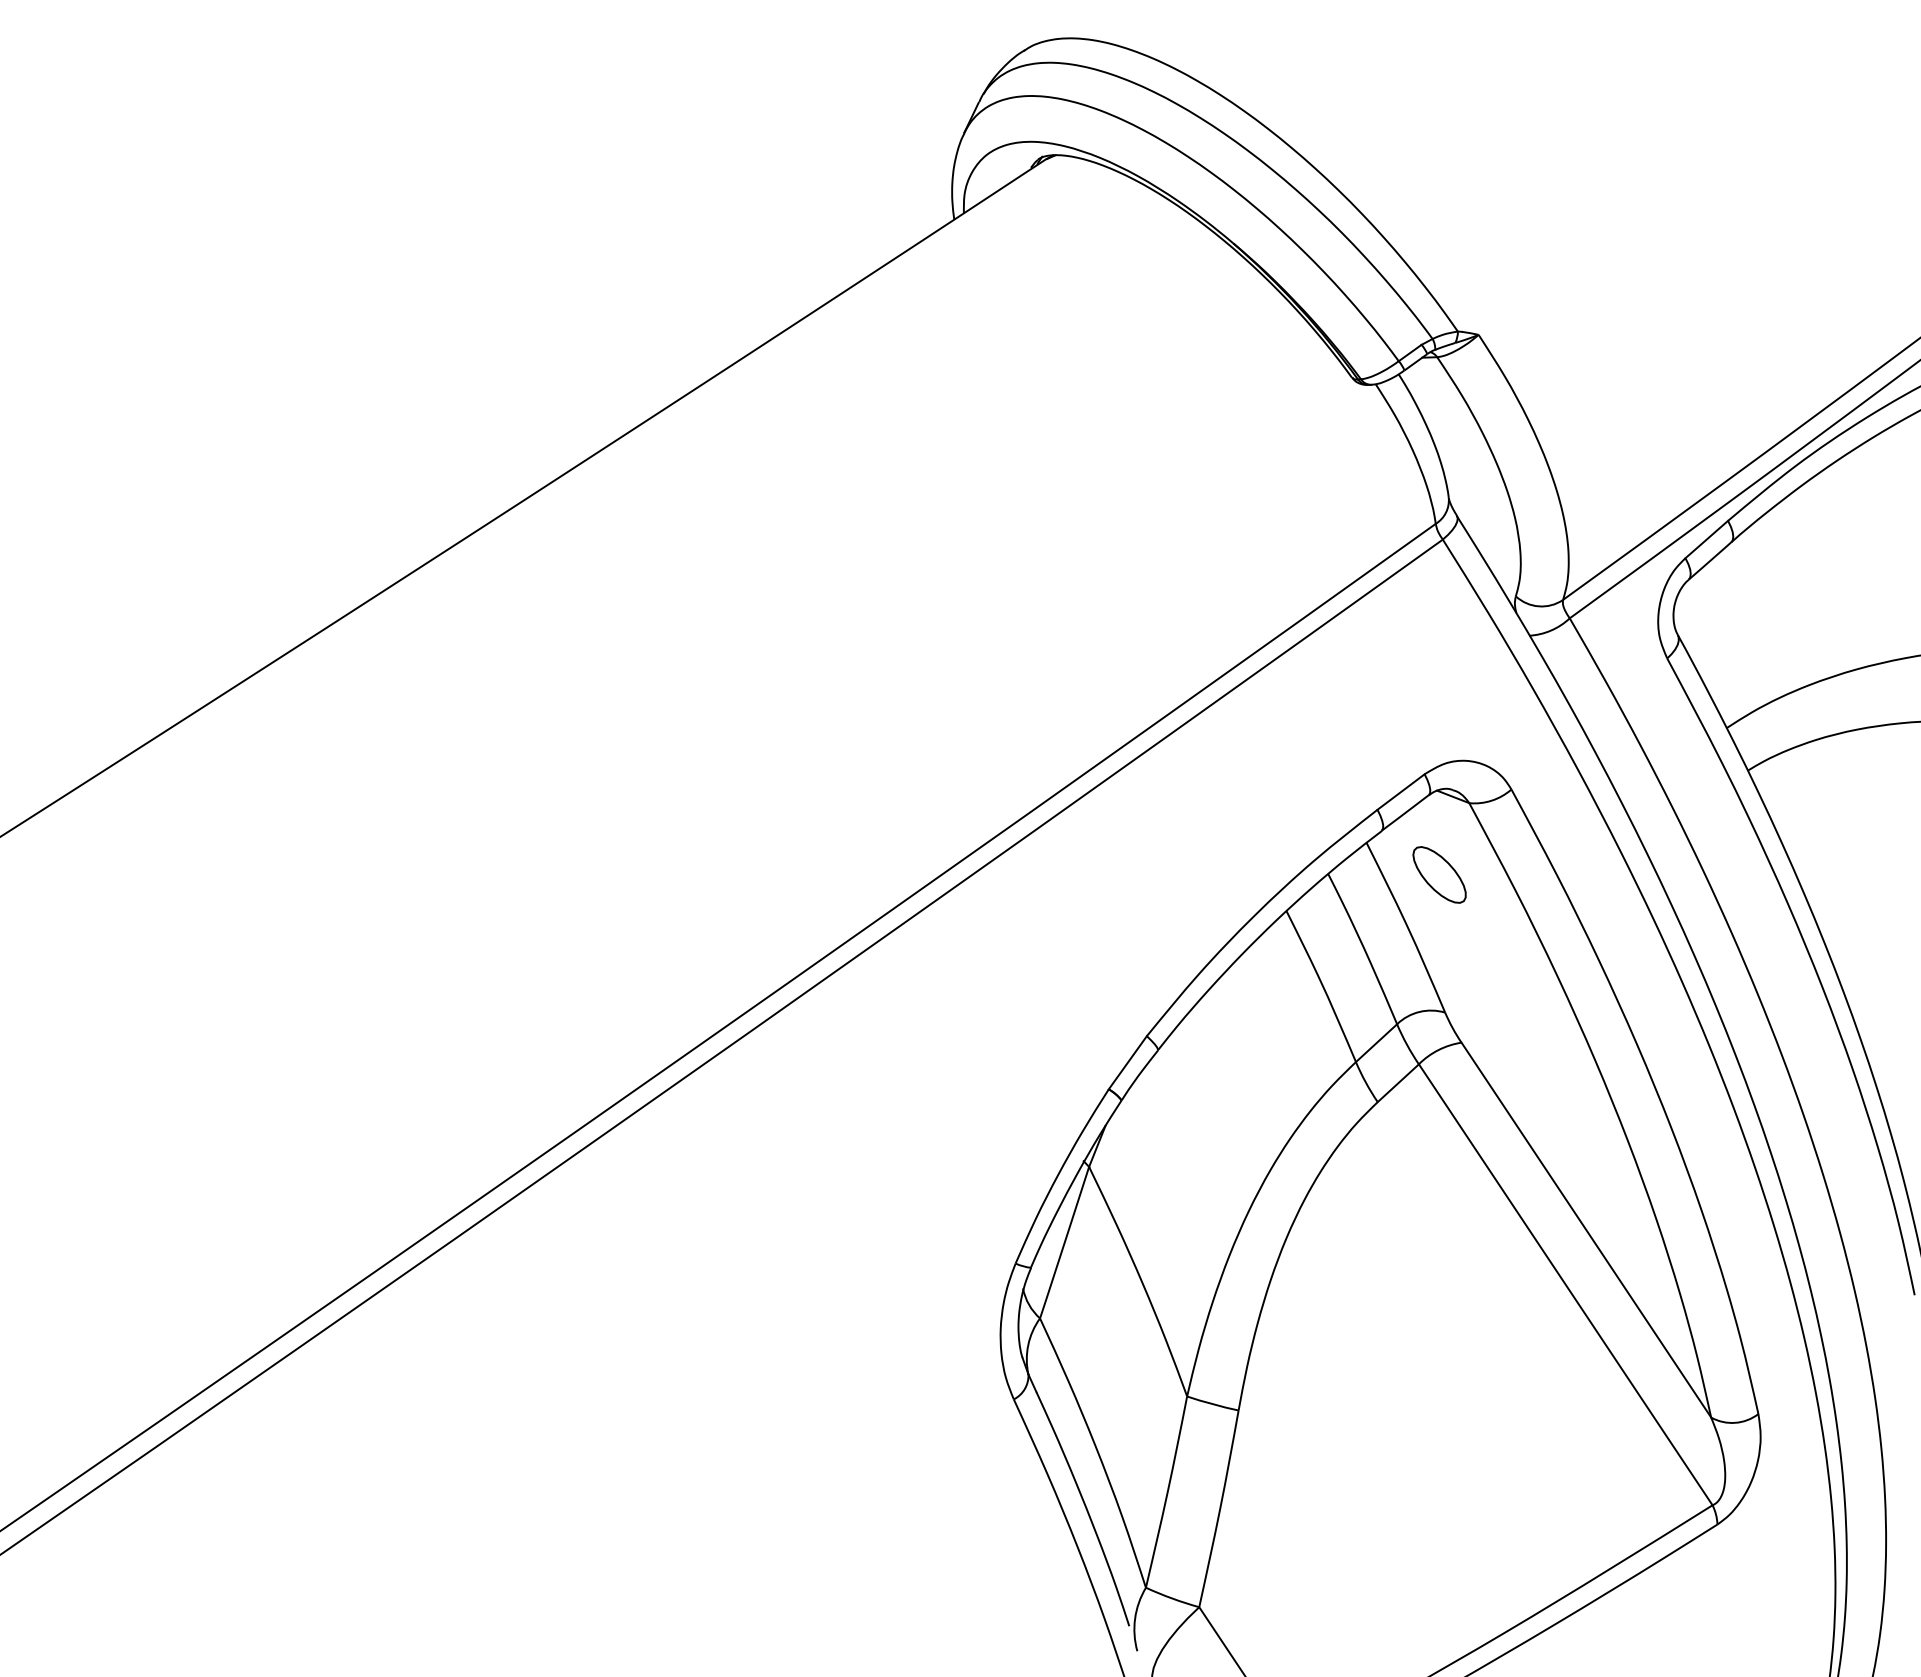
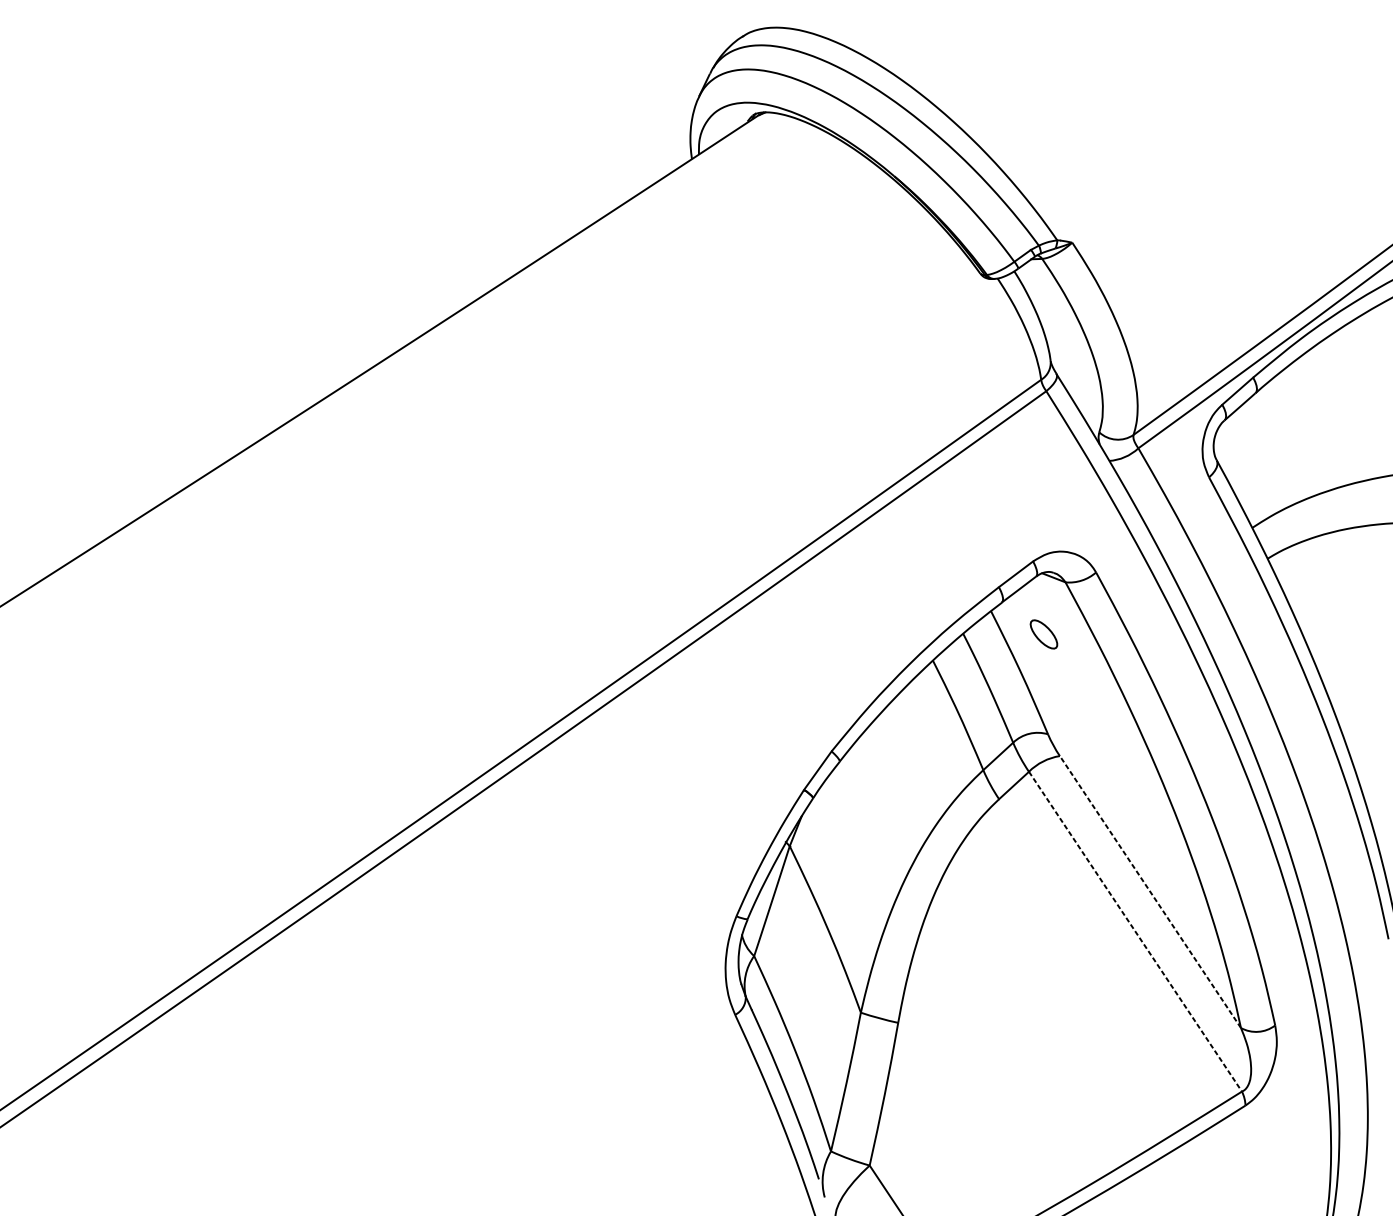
part: (1439, 874) -> (1043, 634), size x0.7
line: (1586, 1229) -> (1150, 891), solid -> dashed
line: (1565, 1284) -> (1135, 931), solid -> dashed

